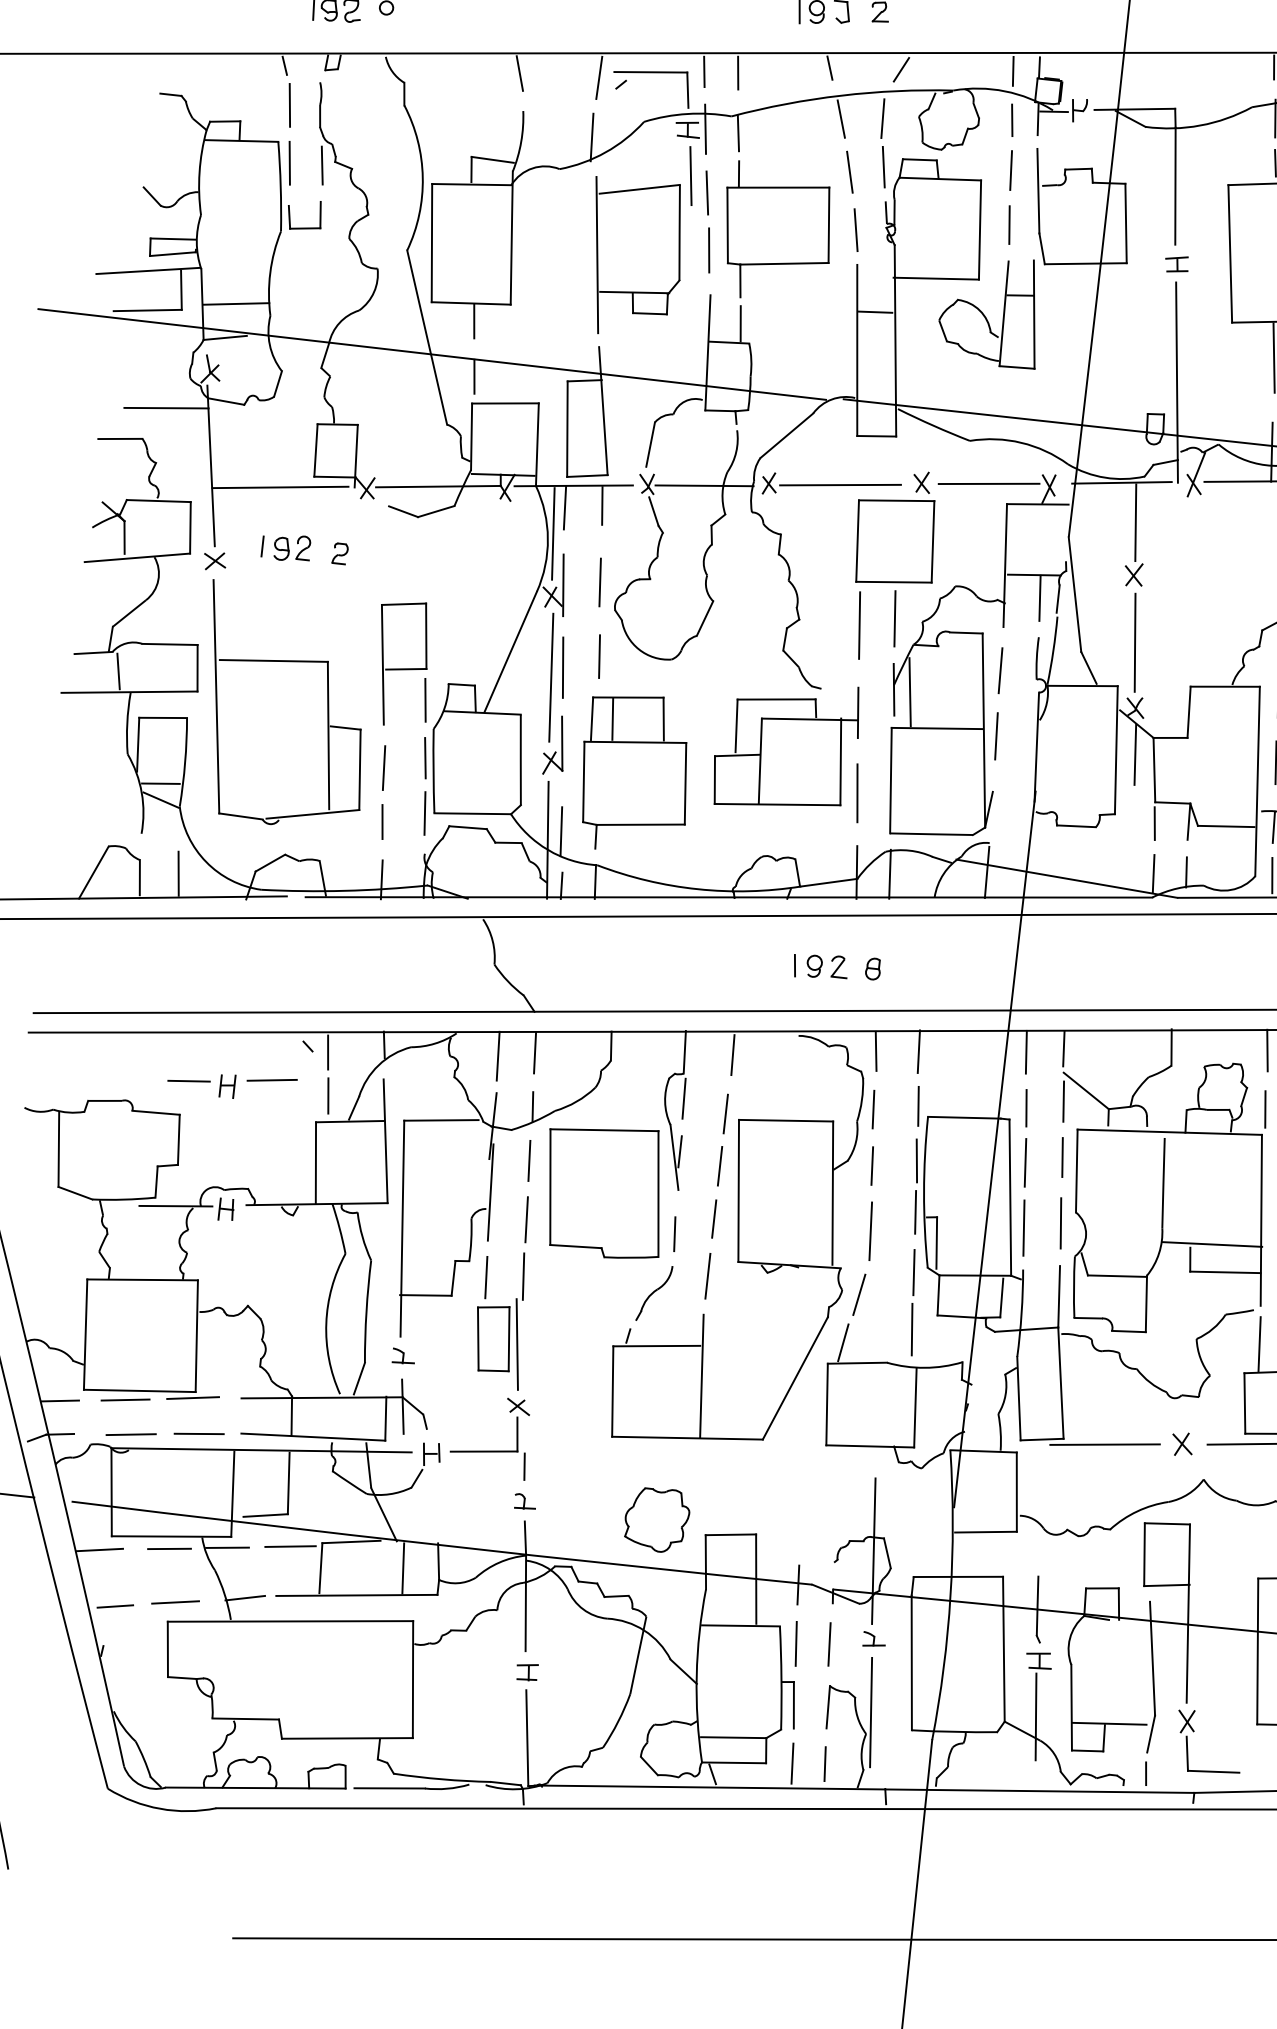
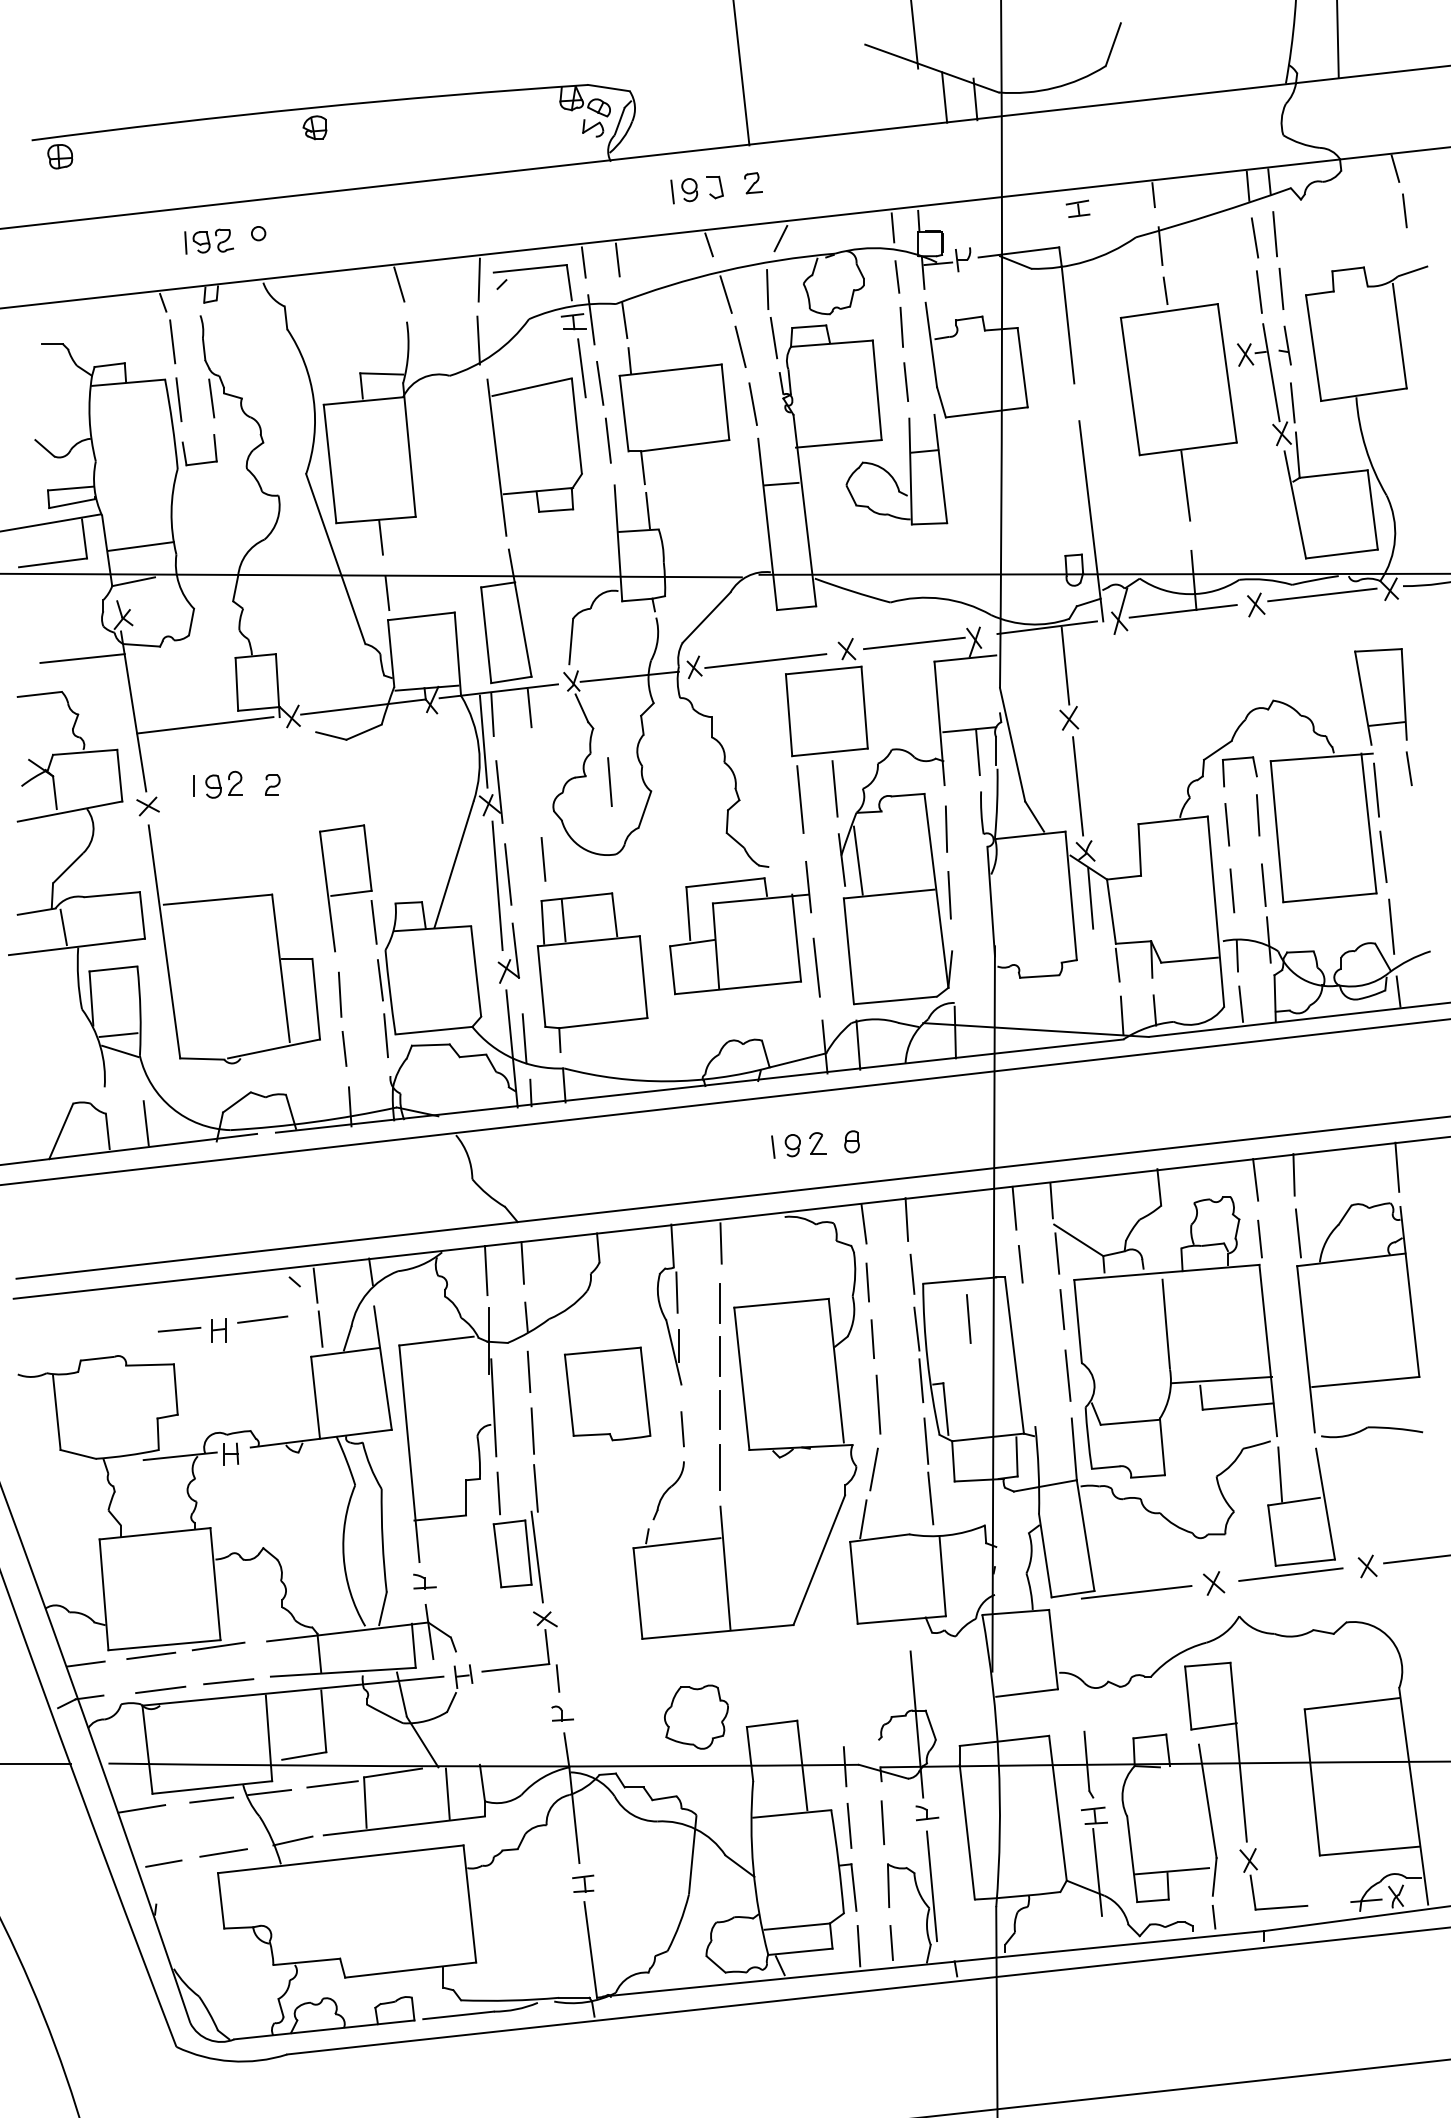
part: (1176, 263) -> (1077, 208), moved
line: (599, 581) -> (609, 781), moved
line: (1025, 1162) -> (968, 1318), moved
part: (604, 1190) -> (607, 1393), size x0.7
line: (1023, 1228) -> (1031, 1384), removed

